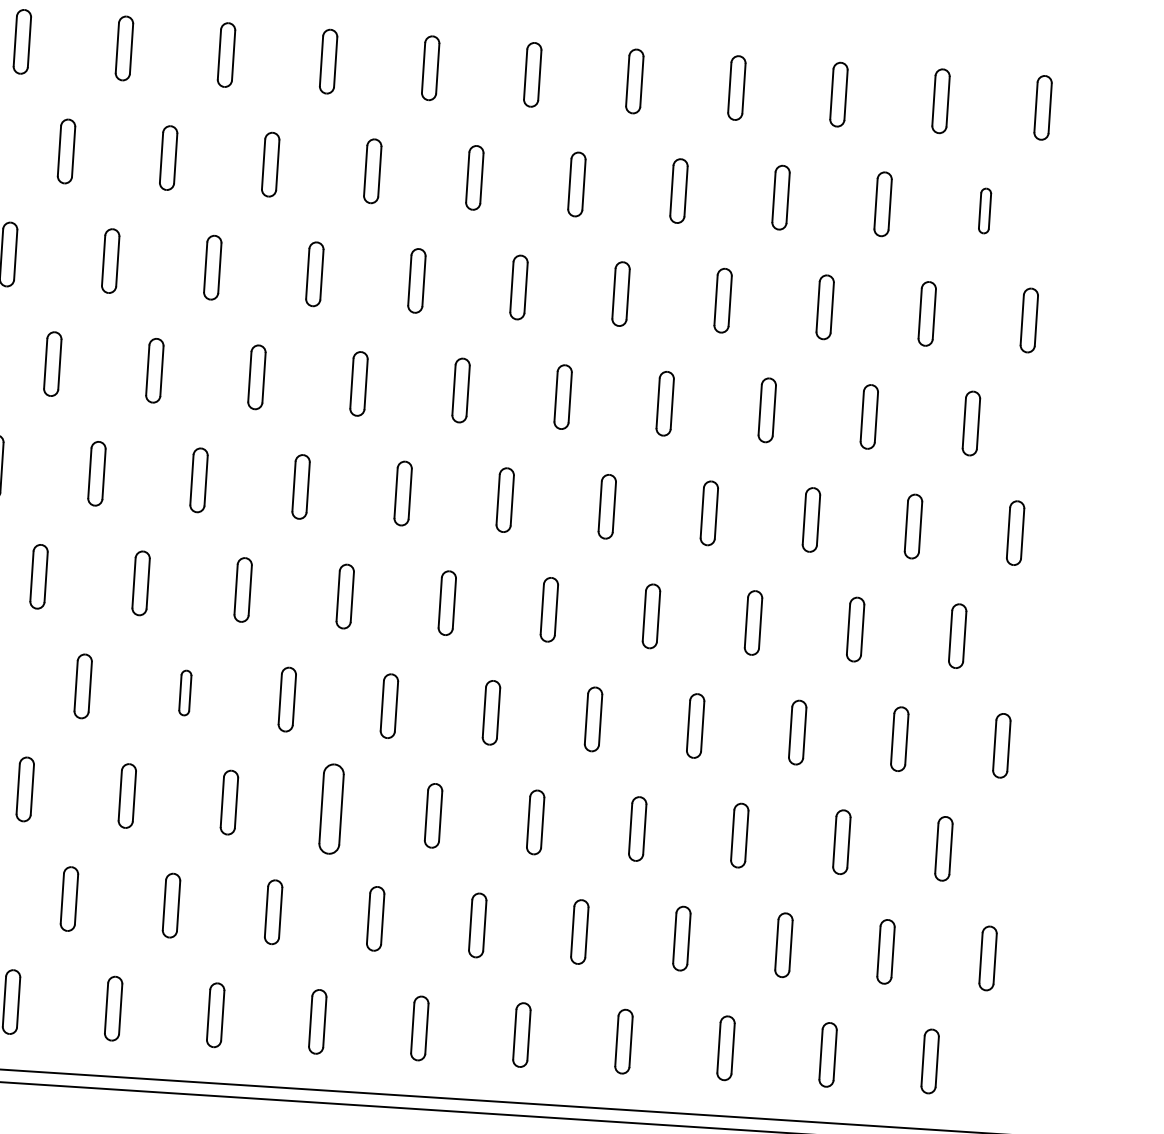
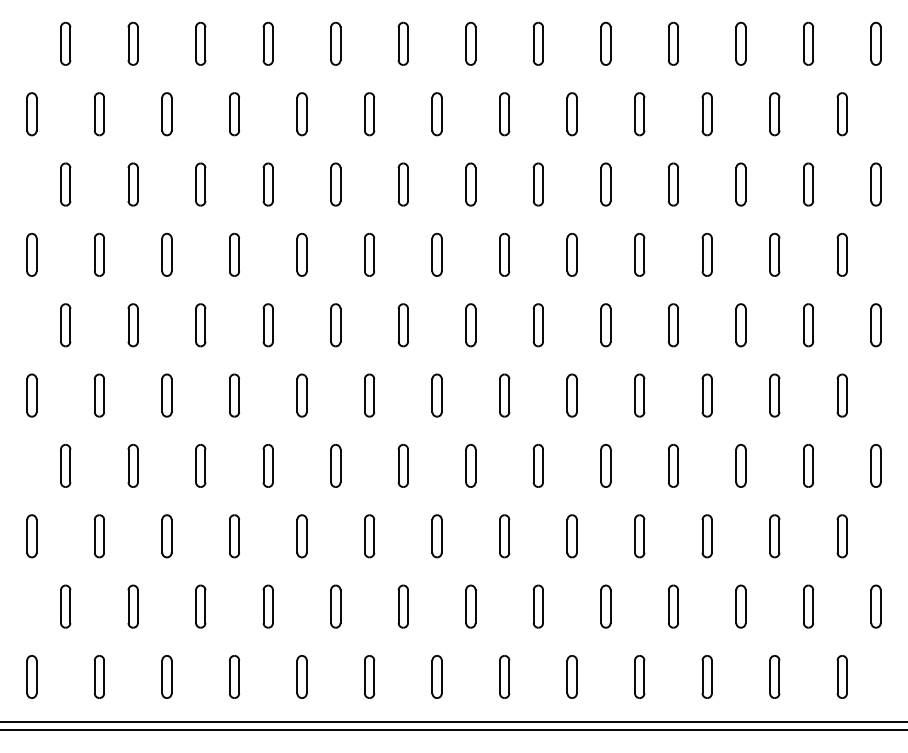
part: (983, 211) -> (841, 114), size x1.43
part: (184, 692) -> (335, 465), size x1.43
part: (330, 809) -> (436, 536), size x0.71

